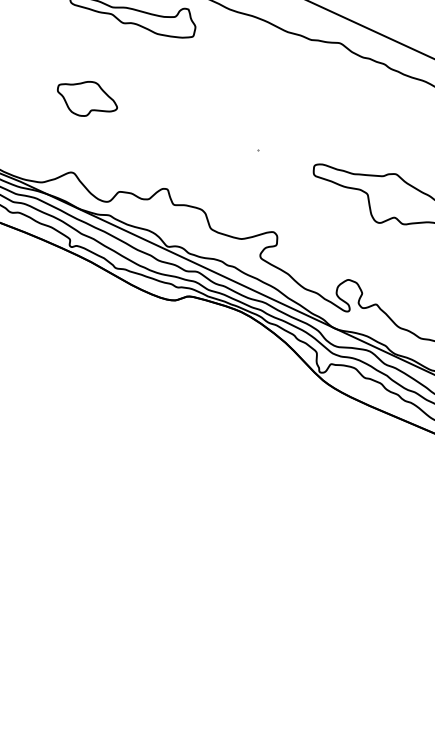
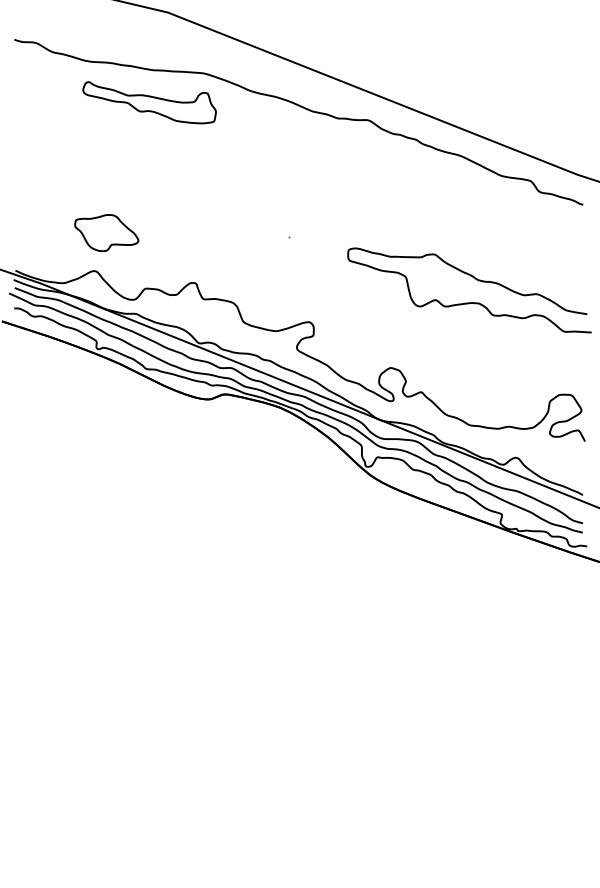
part: (87, 98) -> (106, 232), moved

